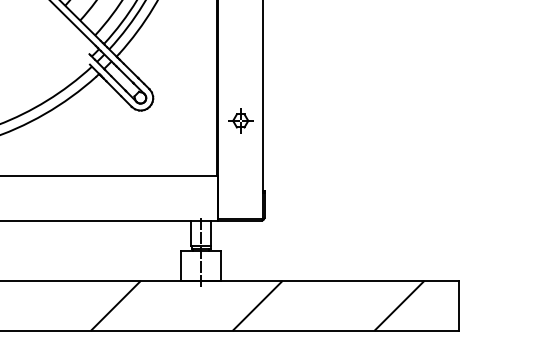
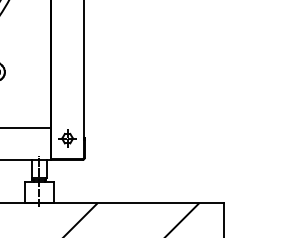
part: (240, 120) -> (67, 138), moved

